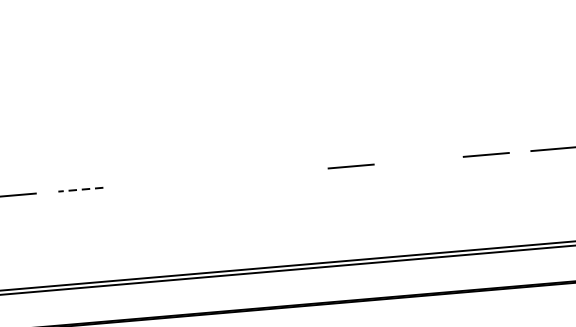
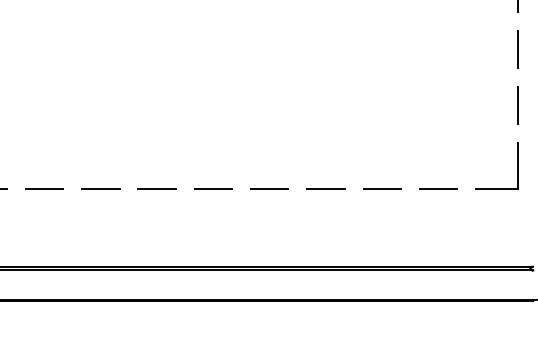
line: (418, 161) -> (325, 189), added
line: (283, 172) -> (213, 189), added
line: (215, 178) -> (156, 189), added
line: (148, 184) -> (100, 189), added
line: (80, 190) -> (44, 189), dashed -> solid

